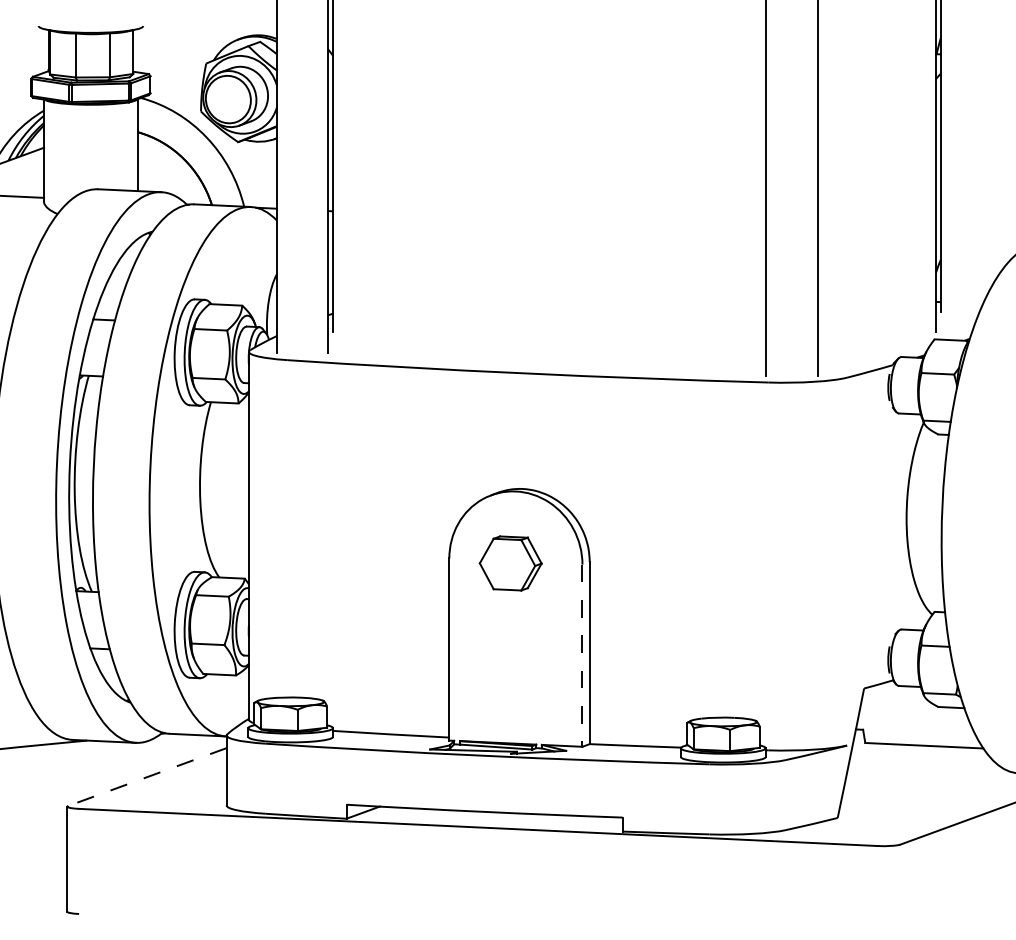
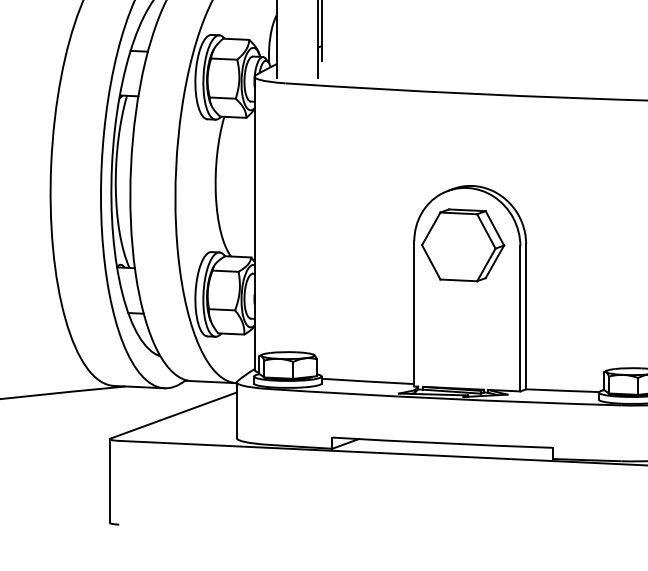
part: (510, 563) -> (463, 245), size x1.67
line: (582, 656) -> (520, 319), dashed -> solid
line: (147, 777) -> (173, 415), dashed -> solid

